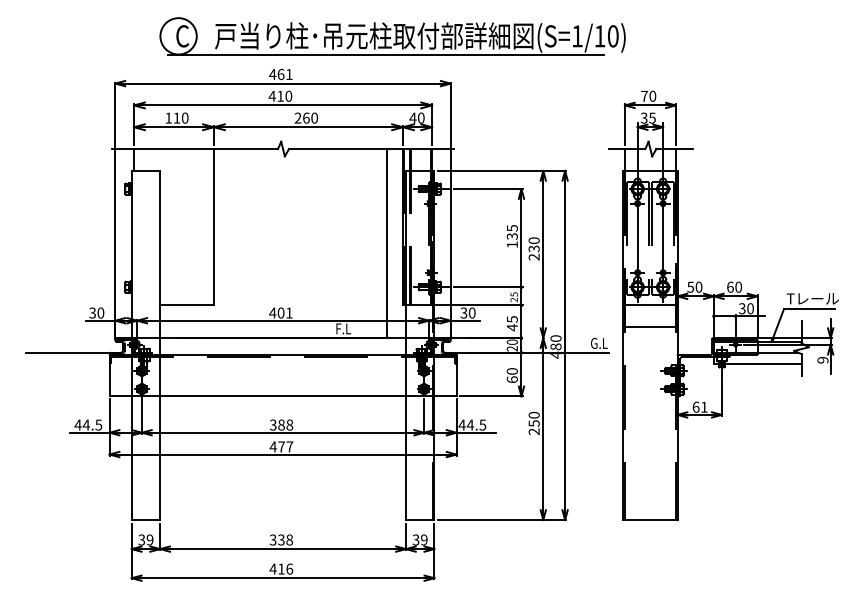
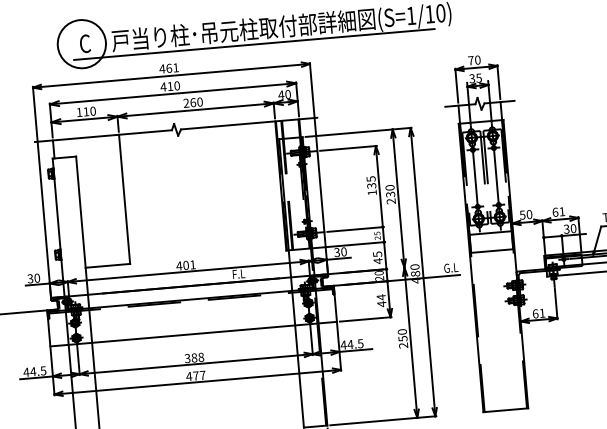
circle: (178, 36) -> (81, 44), size x1.6
line: (387, 243) -> (269, 200), removed
text: (738, 286) -> (562, 211), 60 -> 61
text: (511, 375) -> (380, 300), 60 -> 44

